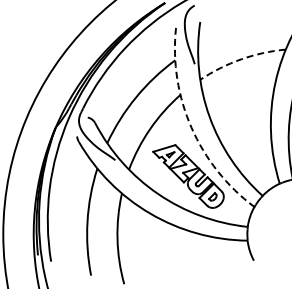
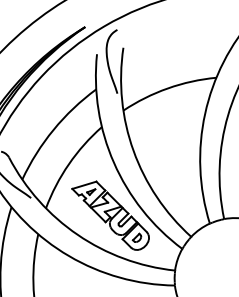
arc: (241, 59) -> (168, 88), dashed -> solid
arc: (191, 127) -> (113, 162), dashed -> solid

